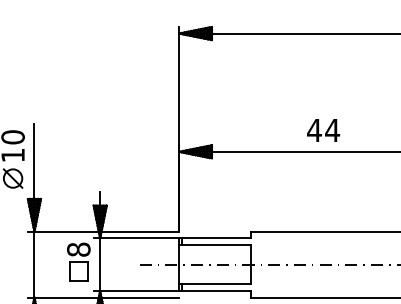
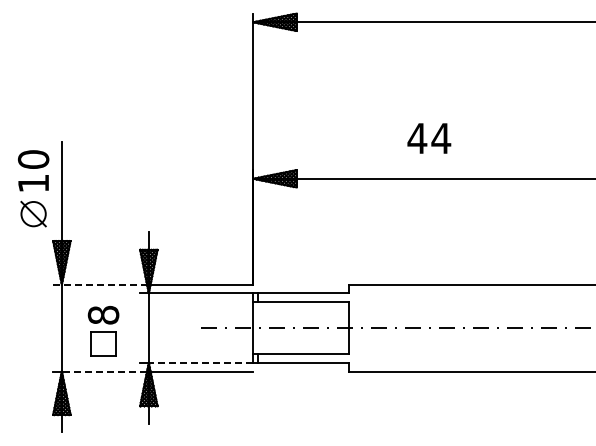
text: (323, 130) -> (429, 138), moved
line: (63, 231) -> (100, 284), solid -> dashed
part: (78, 261) -> (103, 331), moved
line: (139, 290) -> (200, 362), solid -> dashed
line: (66, 297) -> (104, 371), solid -> dashed

